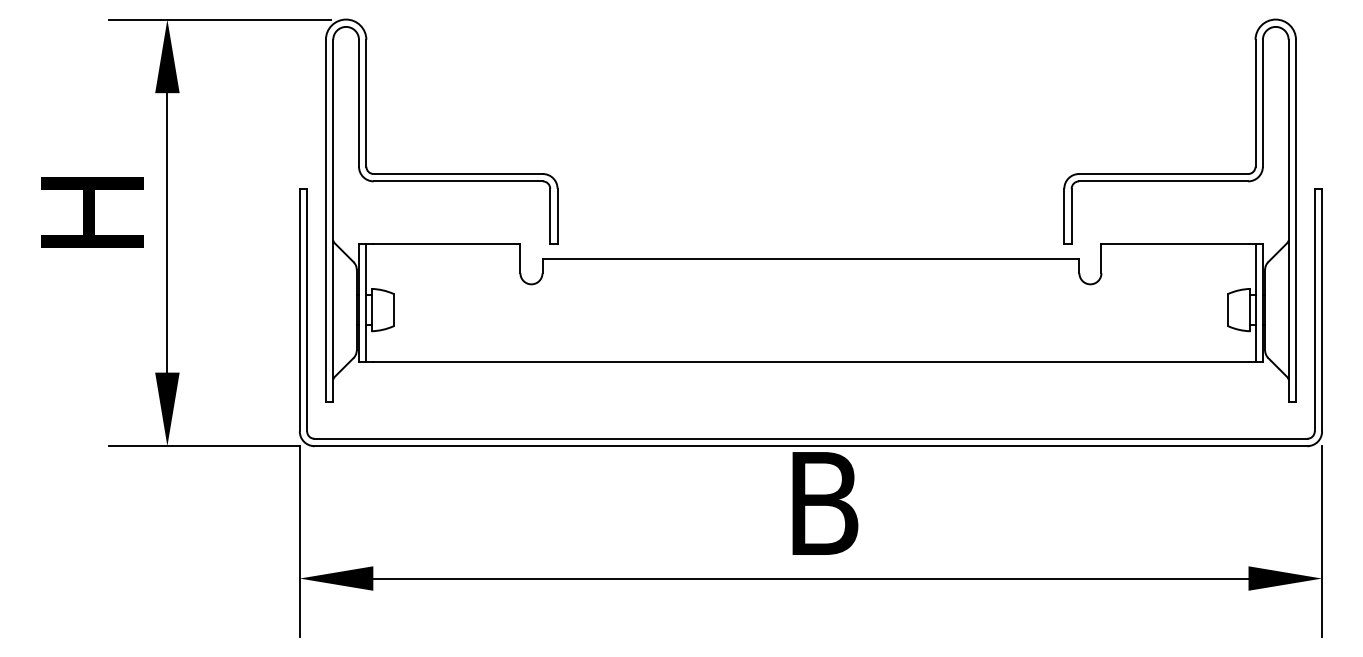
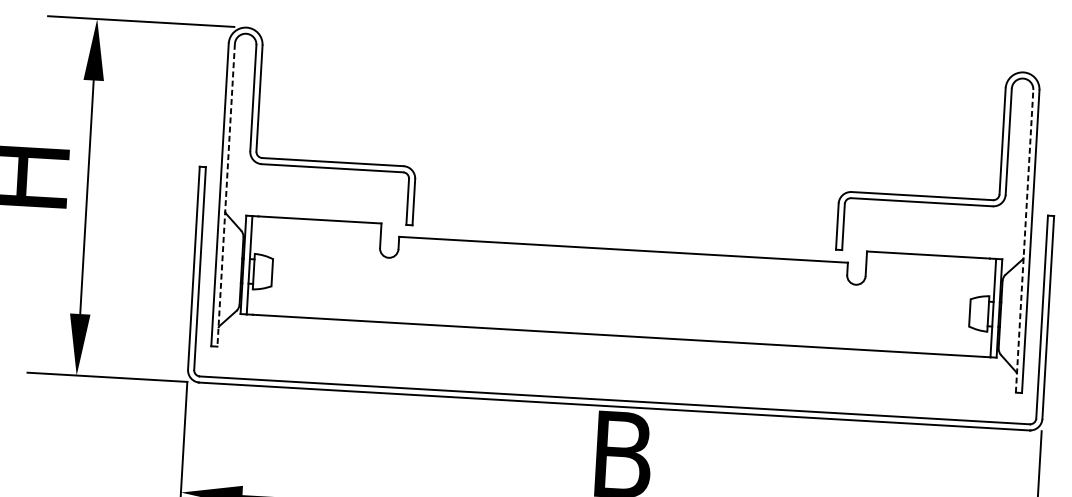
line: (1288, 220) -> (1024, 240), solid -> dashed
line: (333, 221) -> (226, 195), solid -> dashed

